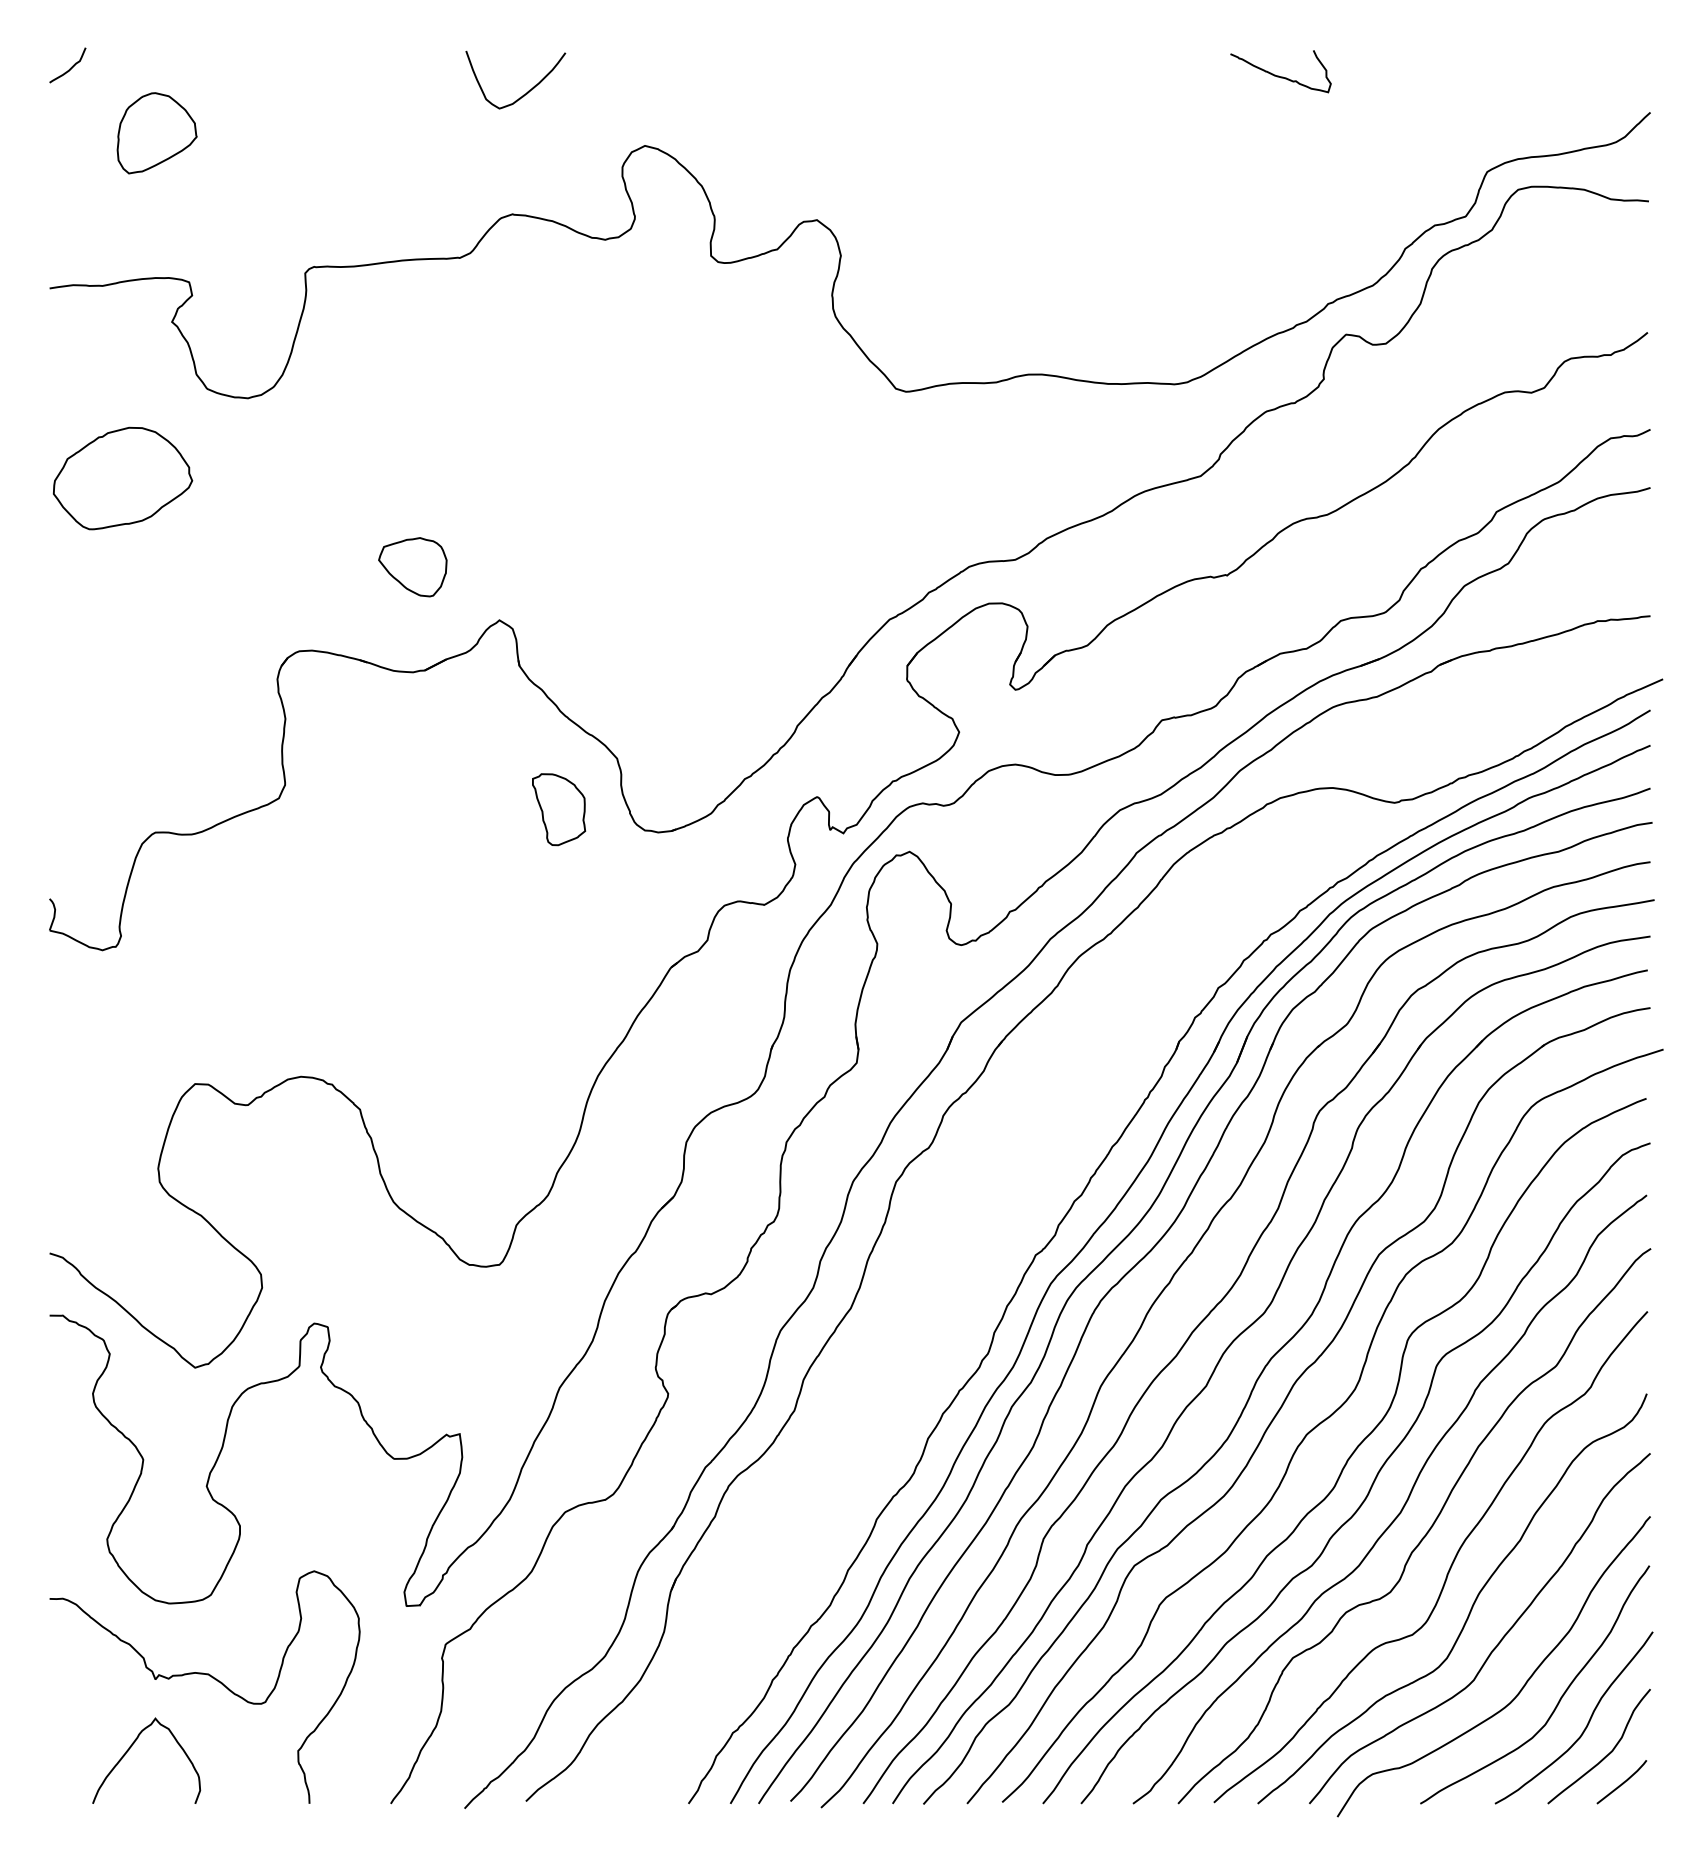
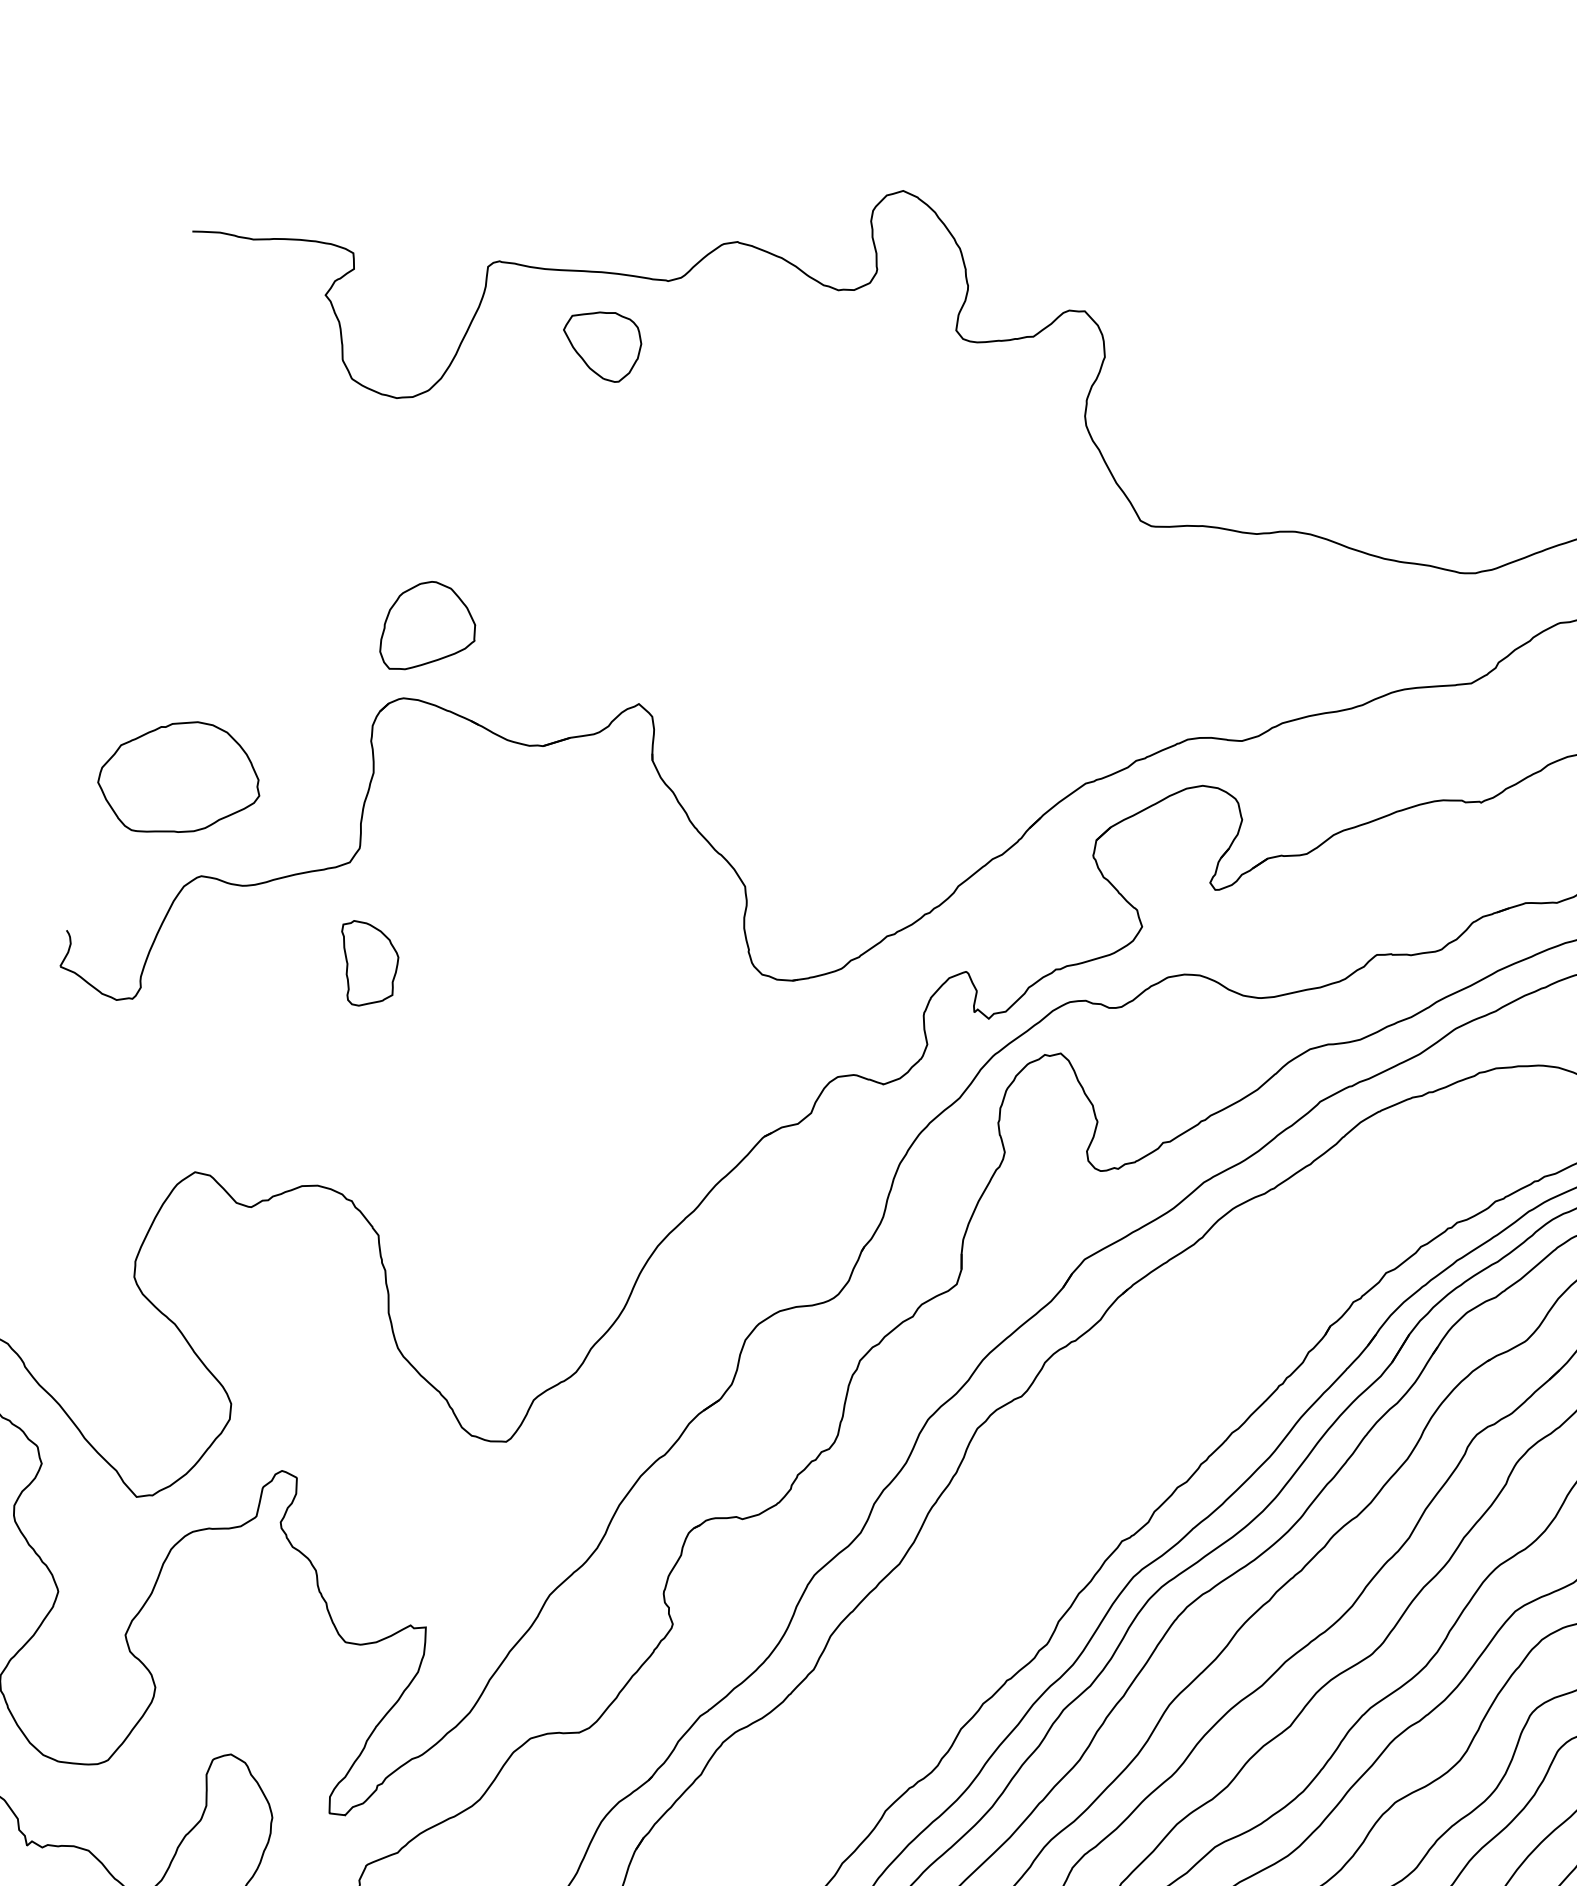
curve: (527, 91) -> (779, 104), removed
part: (156, 133) -> (429, 628), moved
part: (122, 478) -> (179, 778), moved
part: (412, 567) -> (600, 345), moved
part: (559, 809) -> (367, 965), moved

